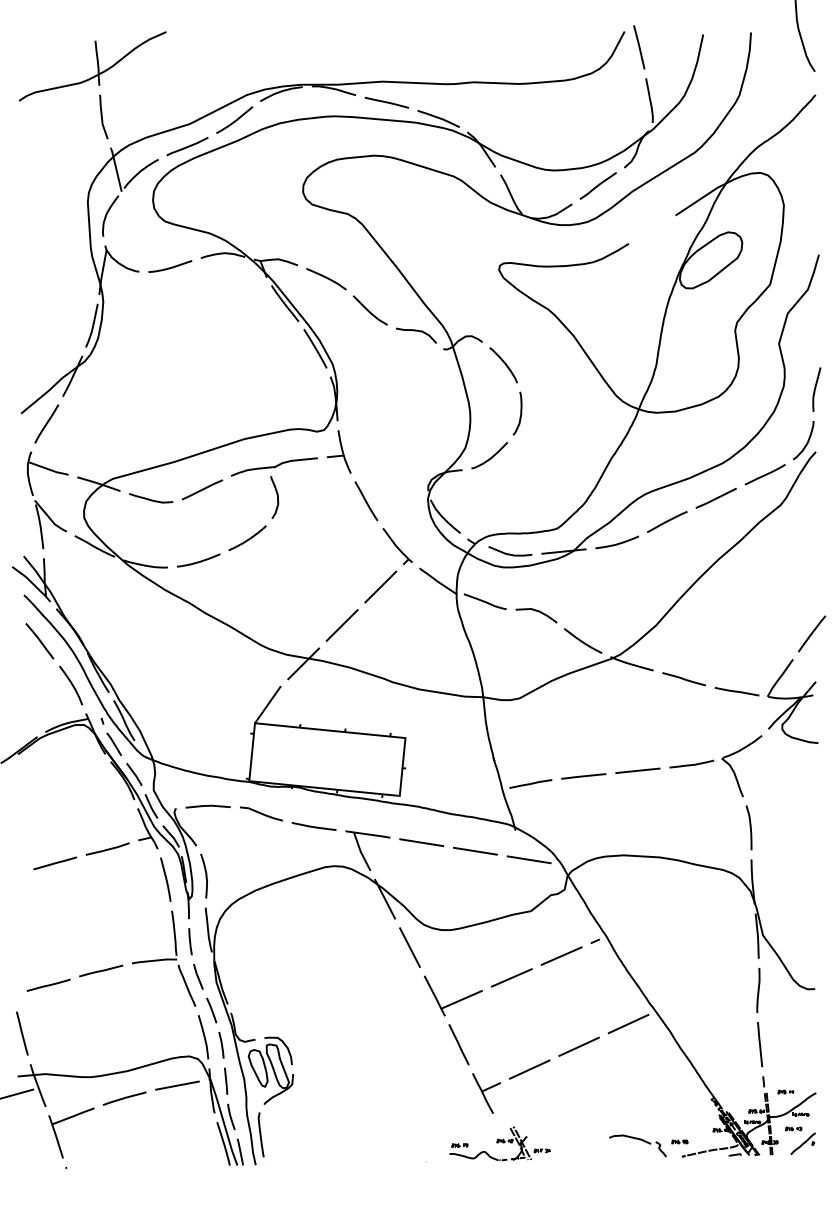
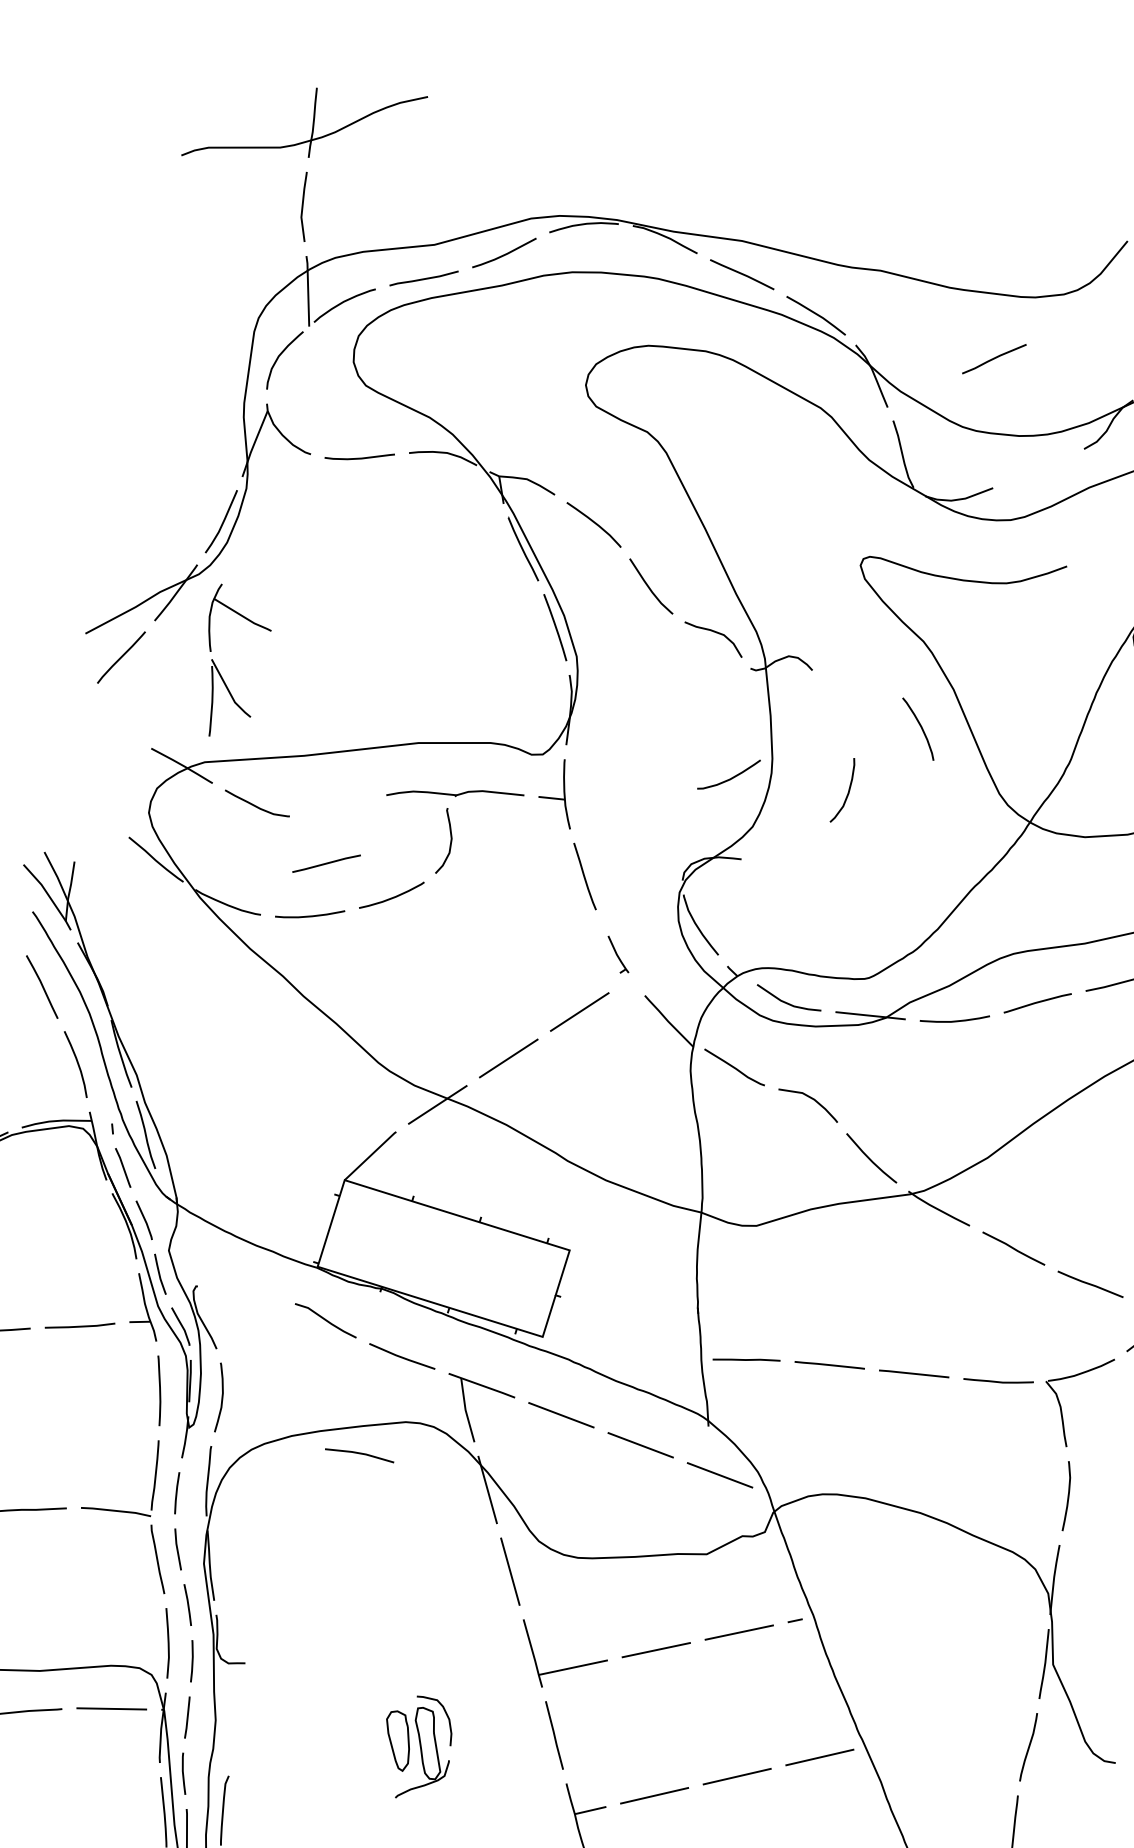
line: (597, 185) -> (993, 358), moved
curve: (504, 364) -> (919, 728), moved
curve: (491, 456) -> (731, 776), moved
line: (202, 489) -> (326, 863), moved
part: (41, 506) -> (220, 670), moved
part: (397, 546) -> (618, 955), size x0.6
curve: (207, 806) -> (358, 1454), moved
part: (270, 1070) -> (415, 1747), moved

